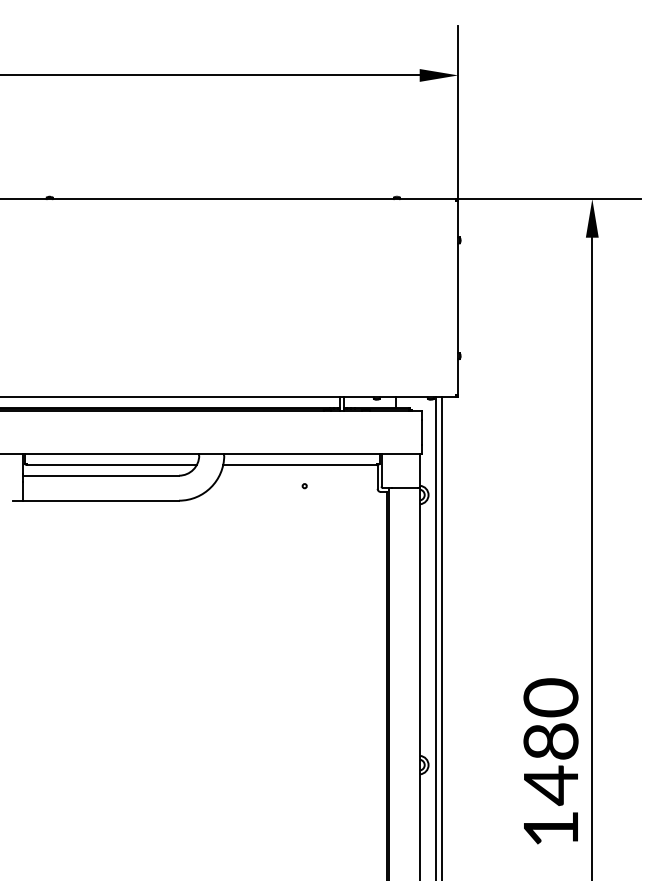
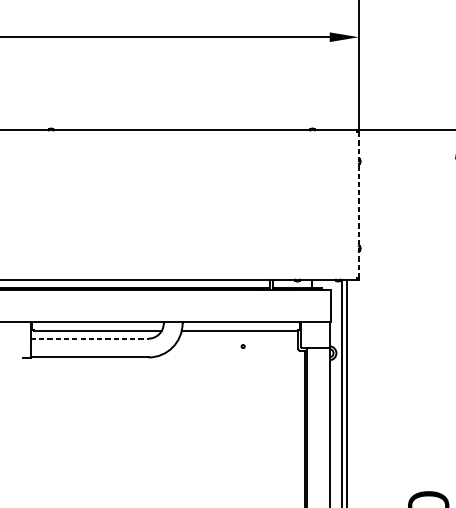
line: (458, 298) -> (358, 205), solid -> dashed
line: (101, 475) -> (90, 338), solid -> dashed

